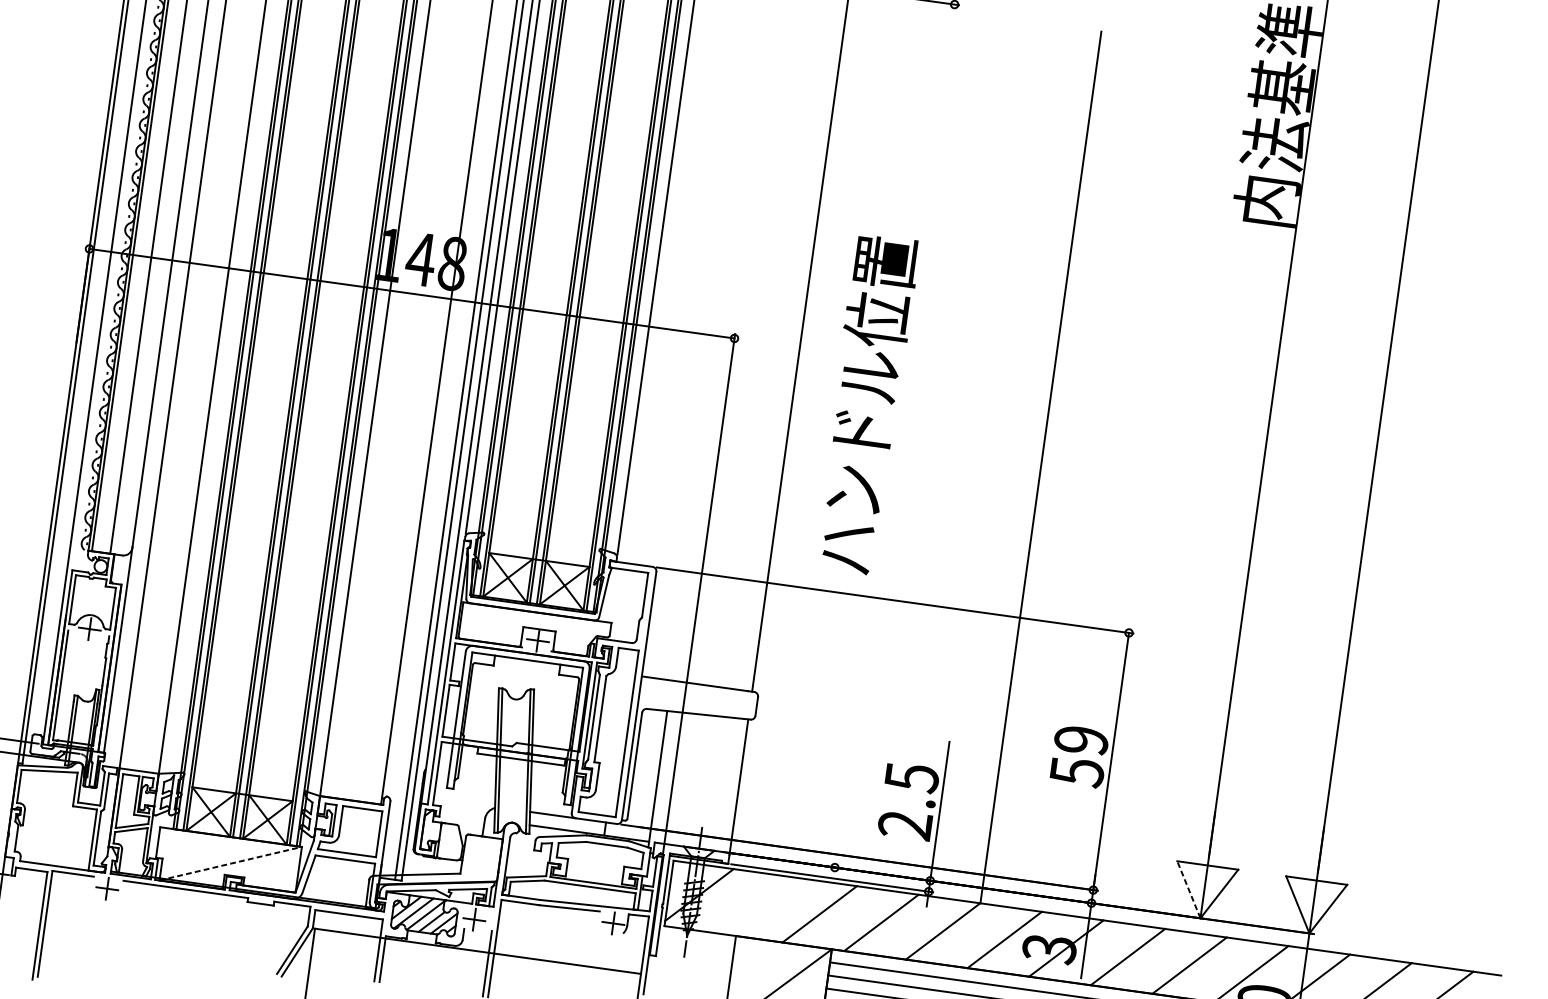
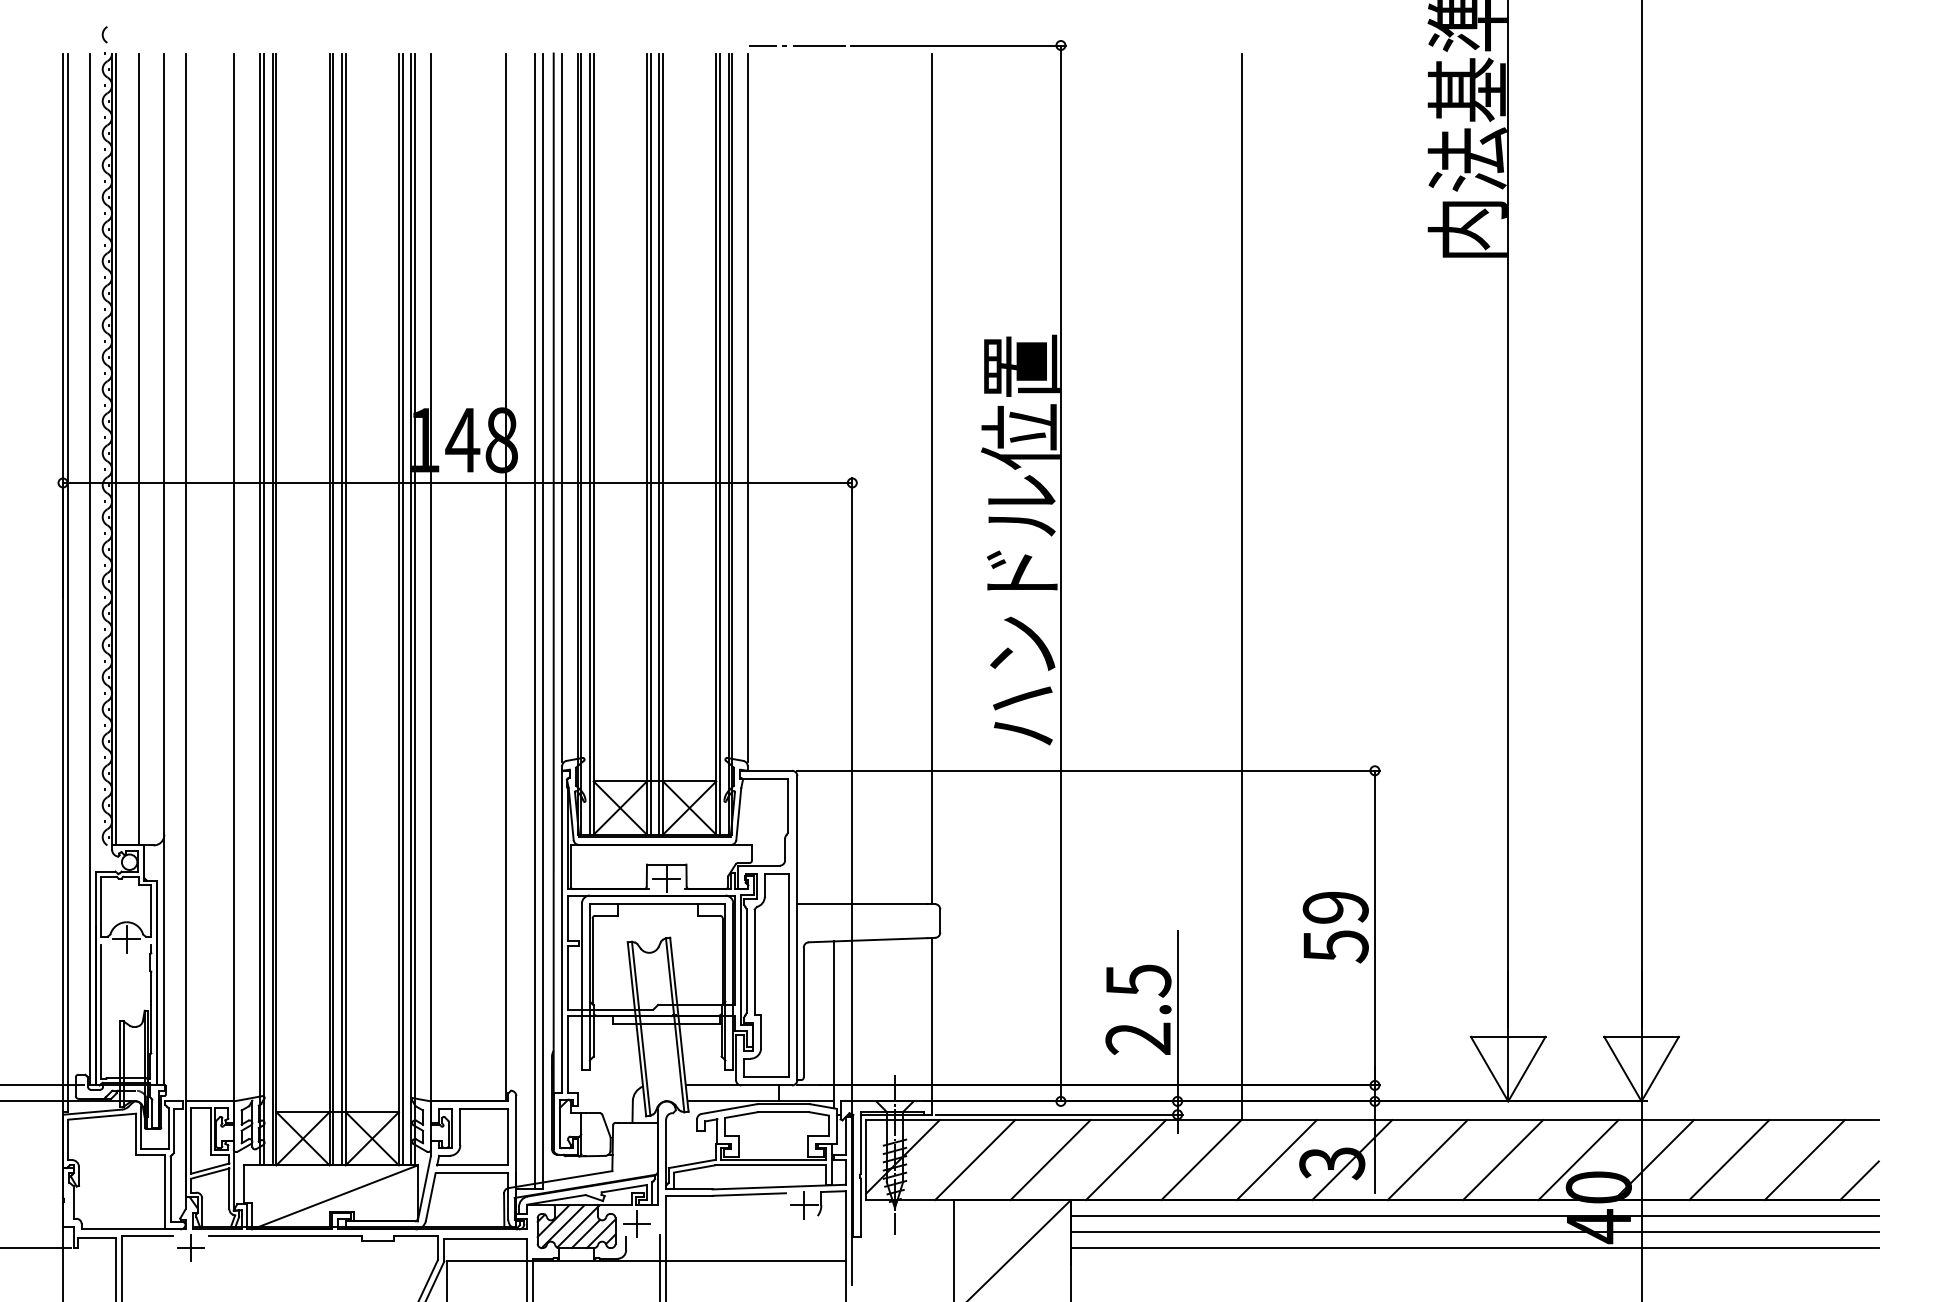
line: (894, 436) -> (1060, 573), added
line: (231, 863) -> (335, 1197), dashed -> solid
line: (1188, 889) -> (1489, 1068), dashed -> solid
line: (758, 906) -> (975, 1160), added

